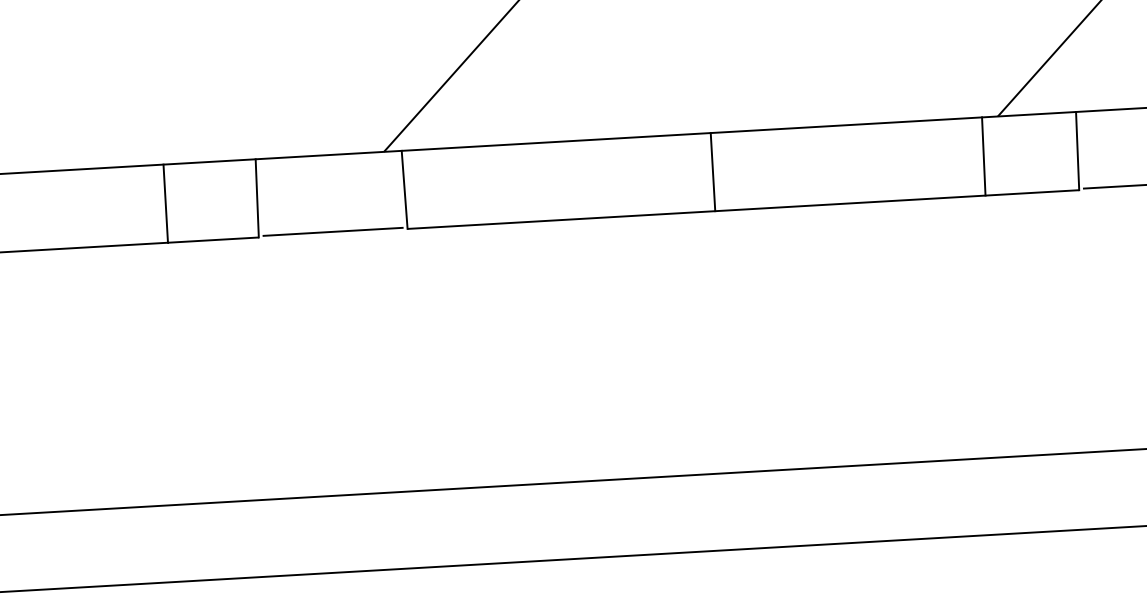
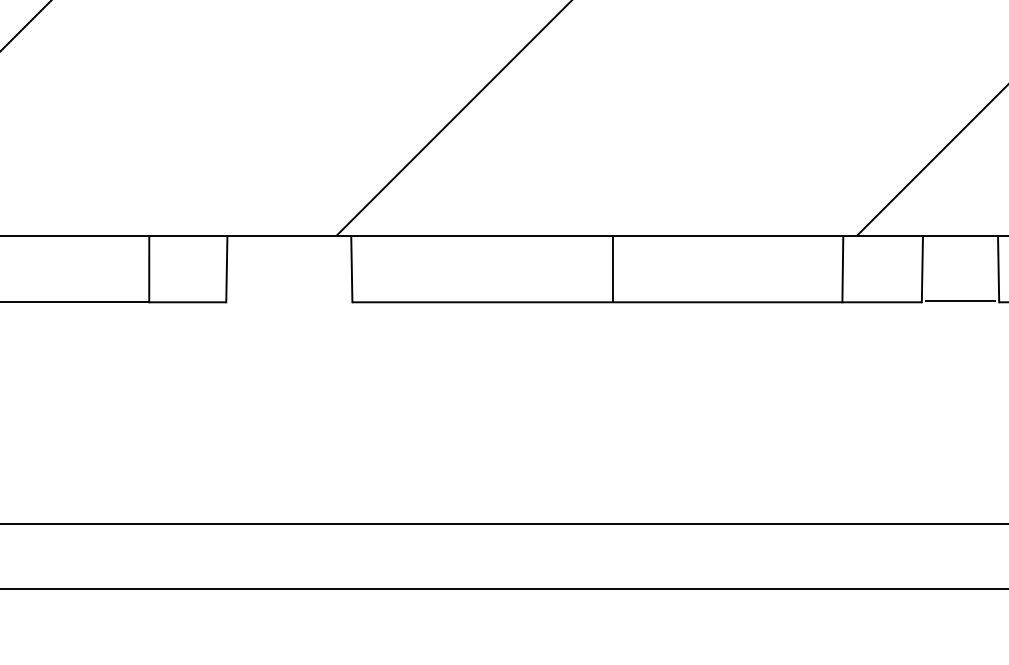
line: (333, 232) -> (289, 301), removed

